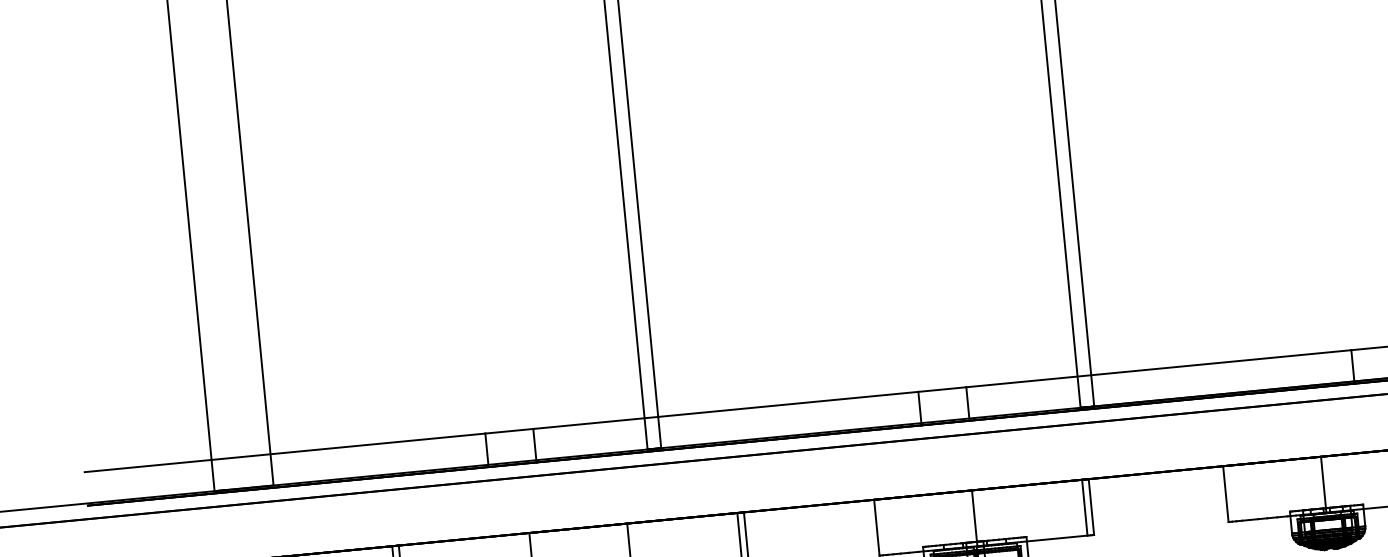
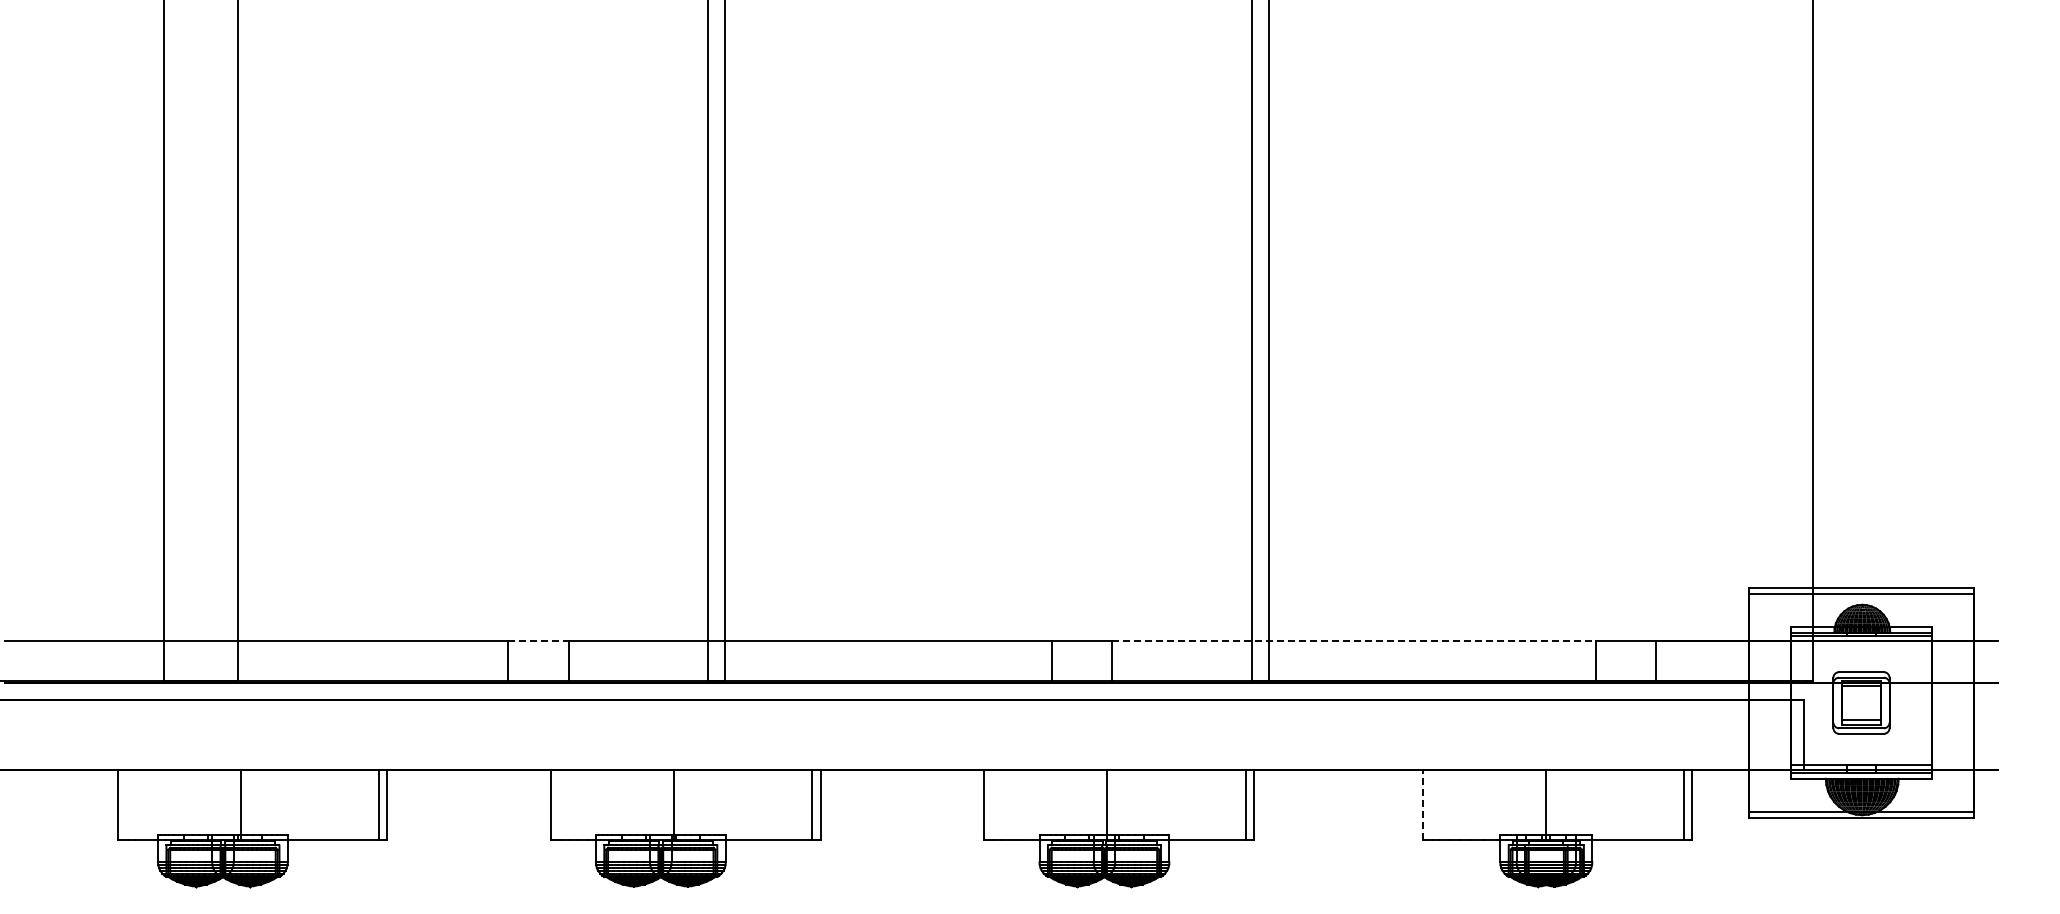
line: (1159, 368) -> (1354, 641), solid -> dashed
line: (509, 431) -> (538, 641), solid -> dashed
line: (1225, 493) -> (1422, 804), solid -> dashed

